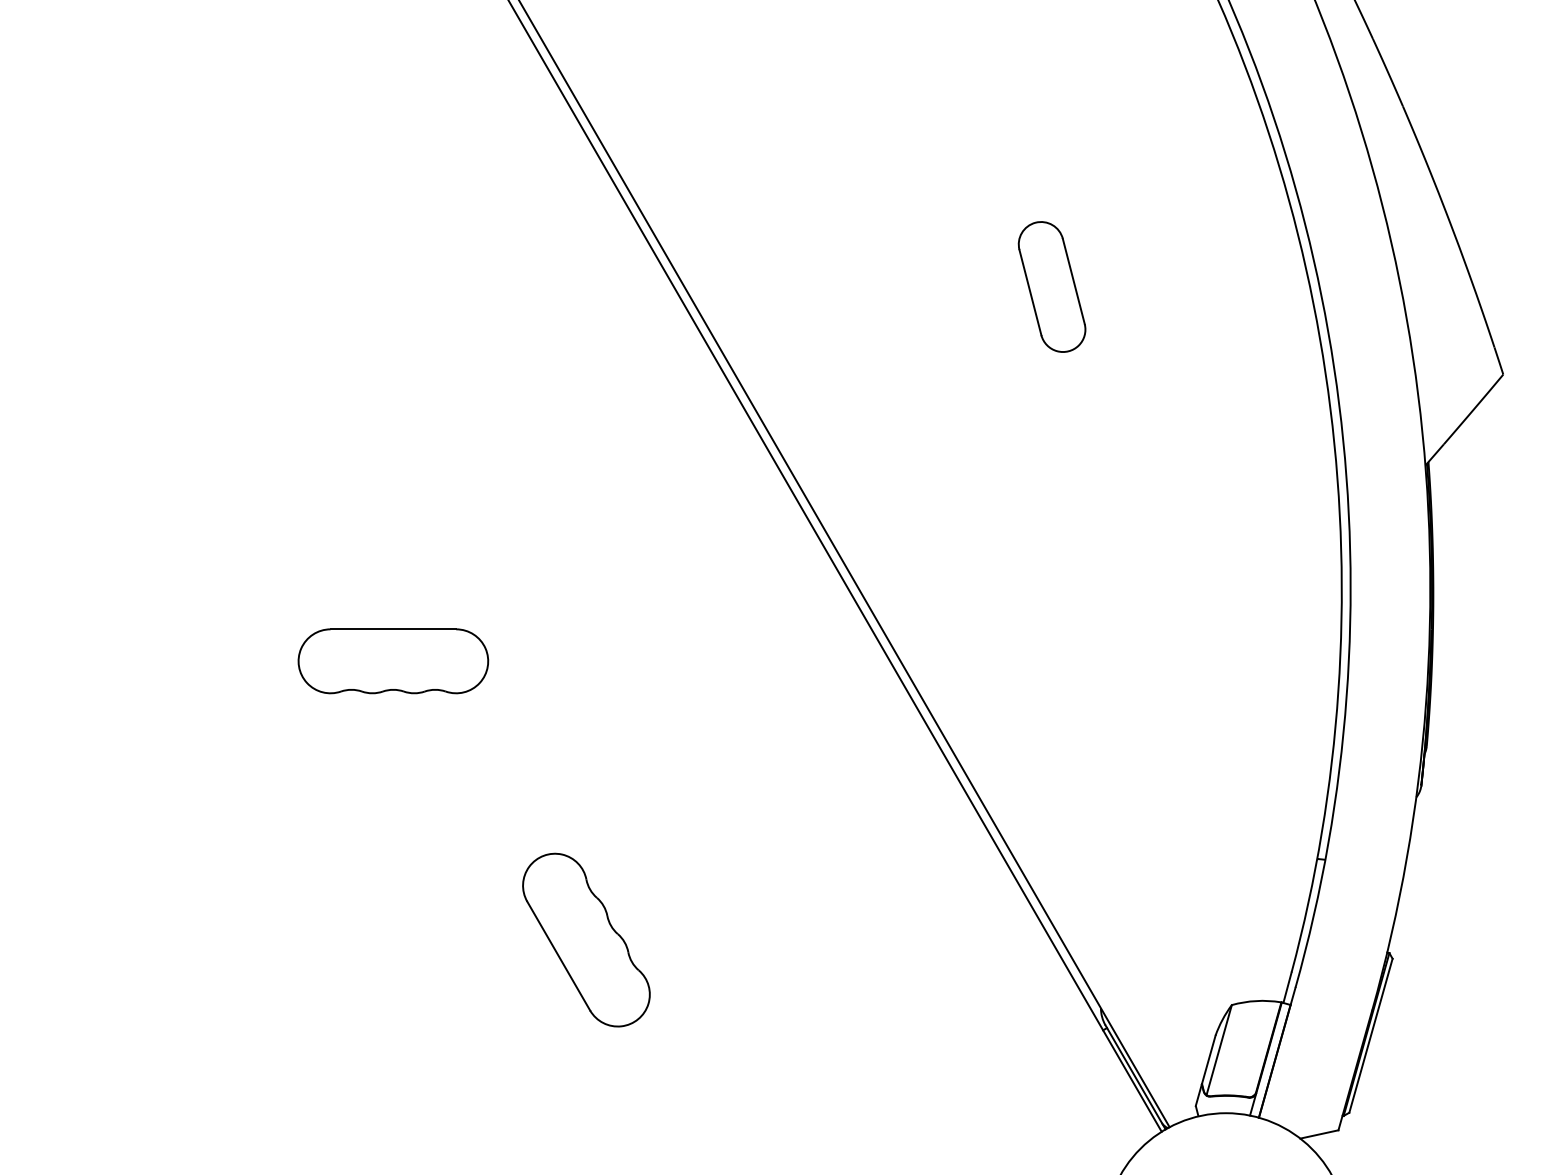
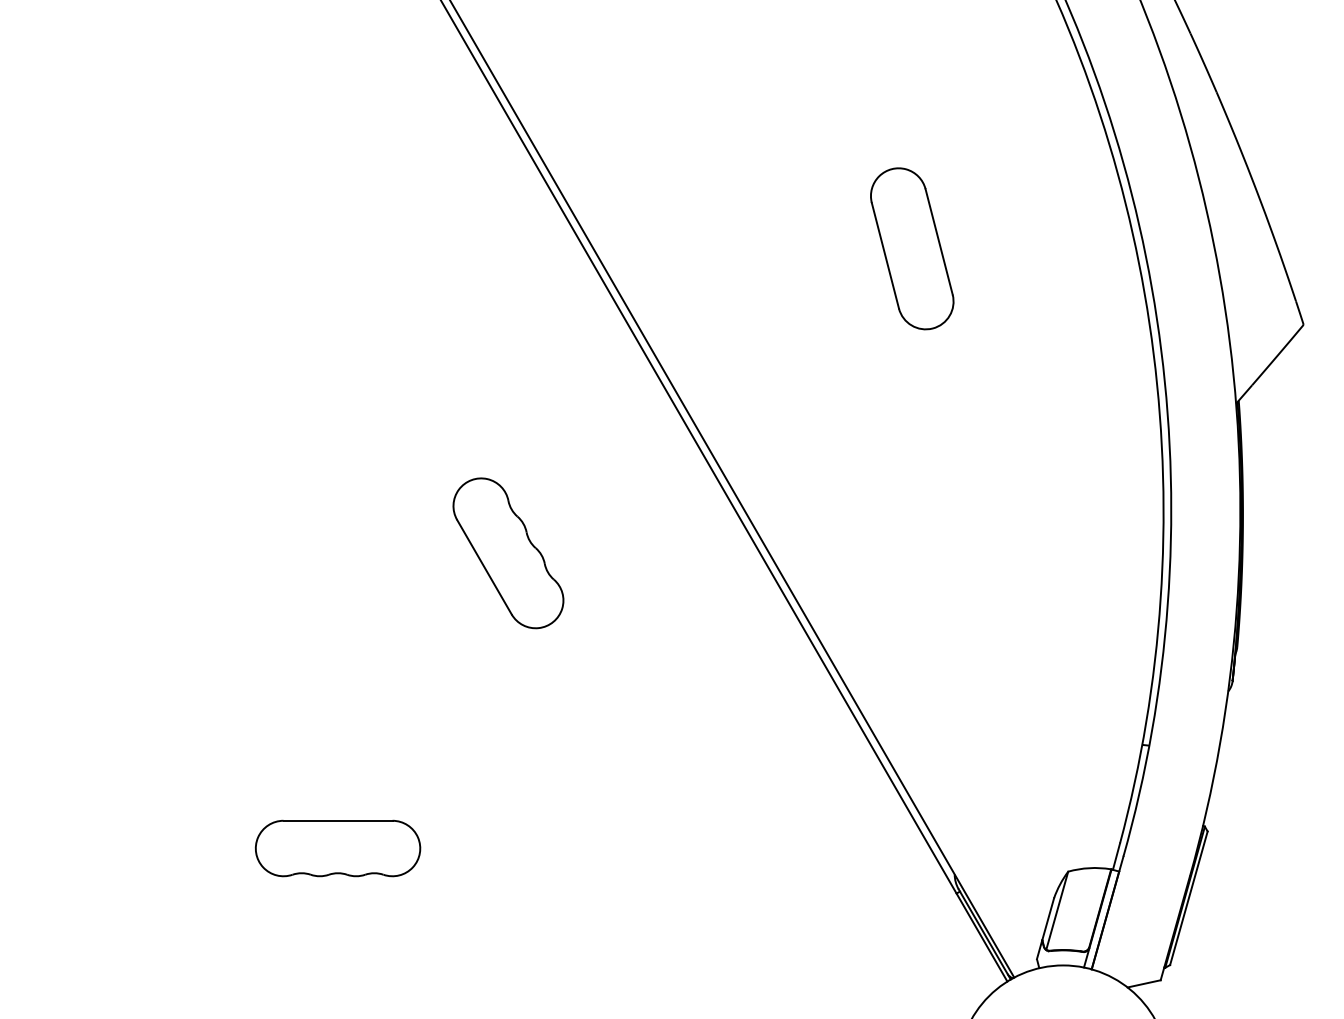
part: (1052, 286) -> (912, 248), size x1.43
part: (392, 661) -> (337, 848), moved
part: (586, 940) -> (508, 553), moved

